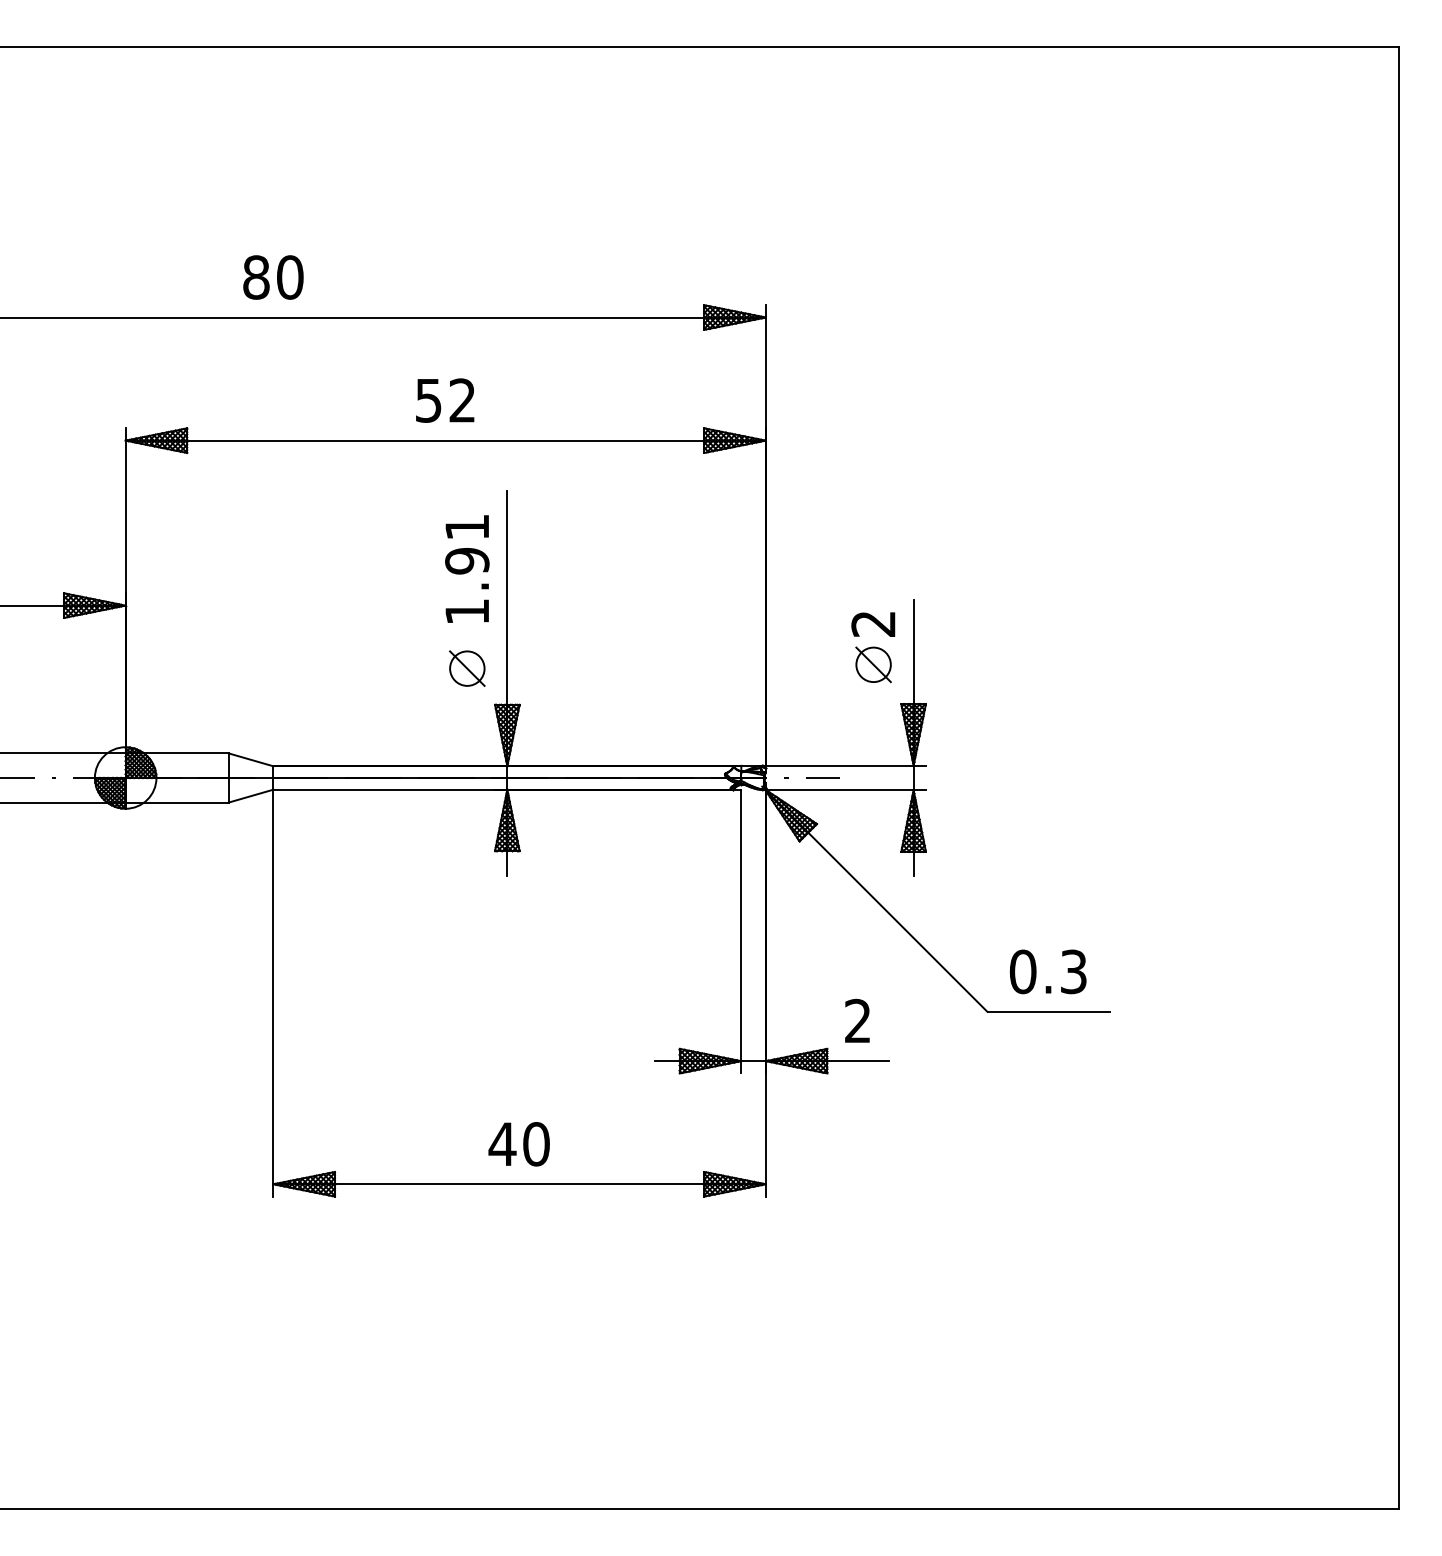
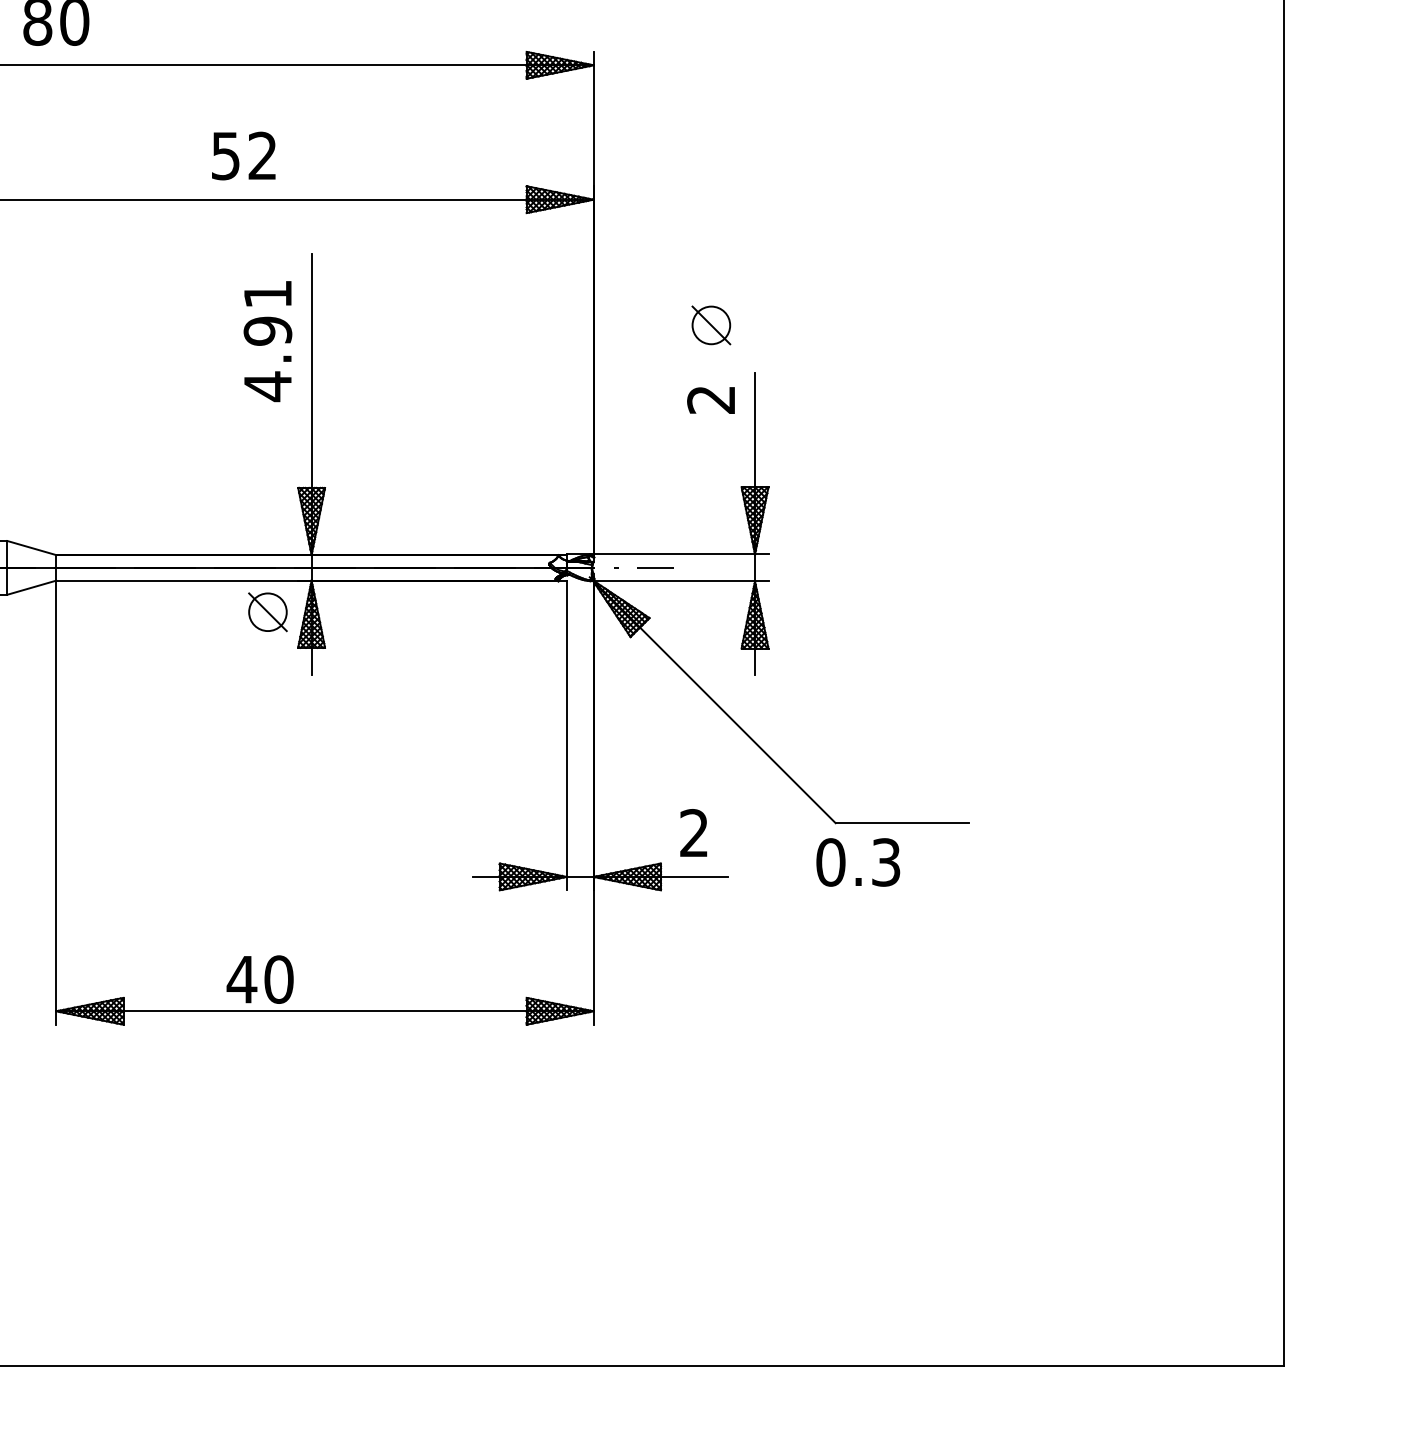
text: (466, 611) -> (267, 386), 1.91 -> 4.91
part: (873, 664) -> (711, 325), moved
part: (467, 668) -> (268, 612), moved
text: (1047, 971) -> (857, 862), moved
text: (518, 1144) -> (259, 979), moved

